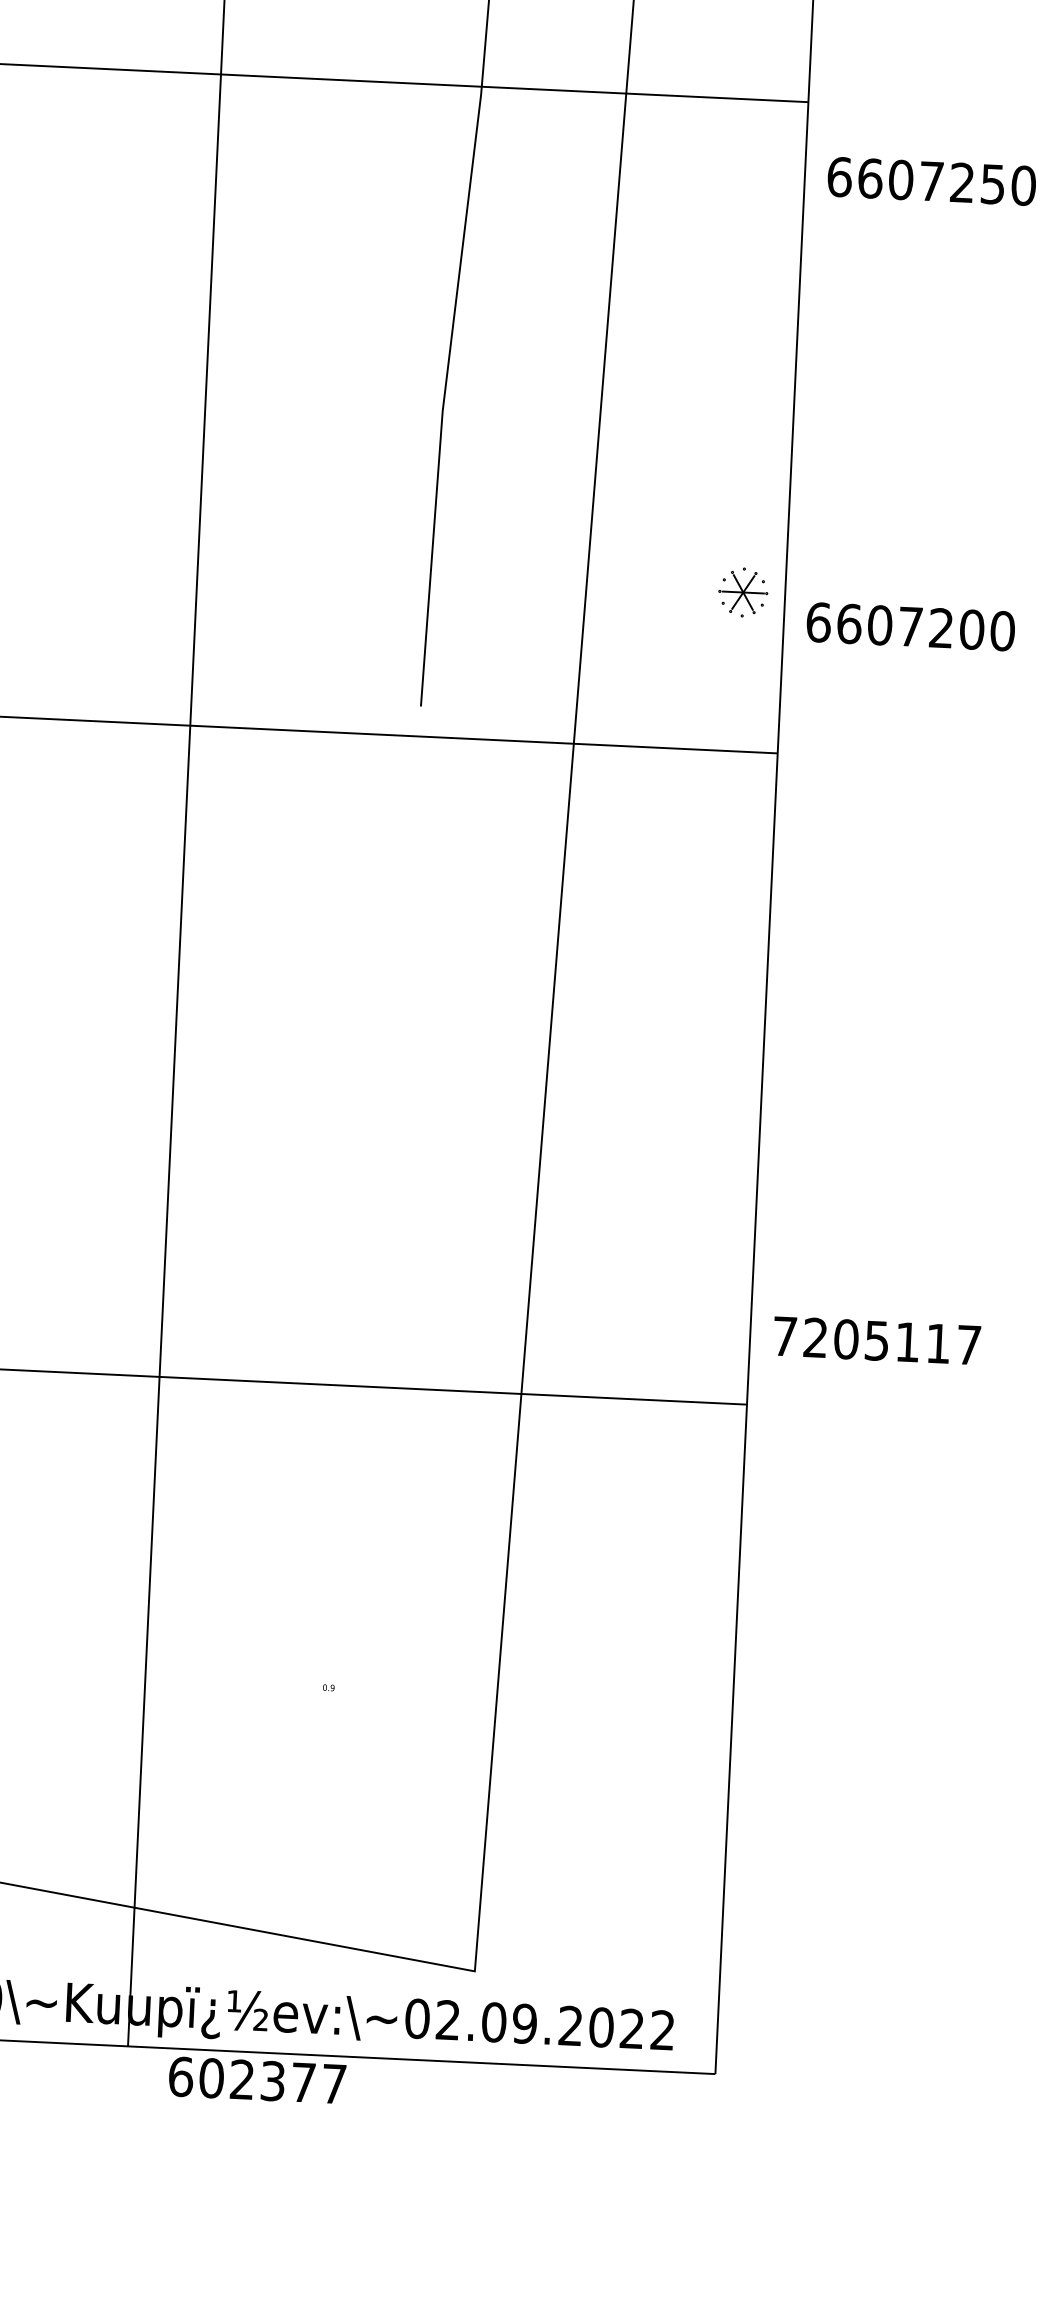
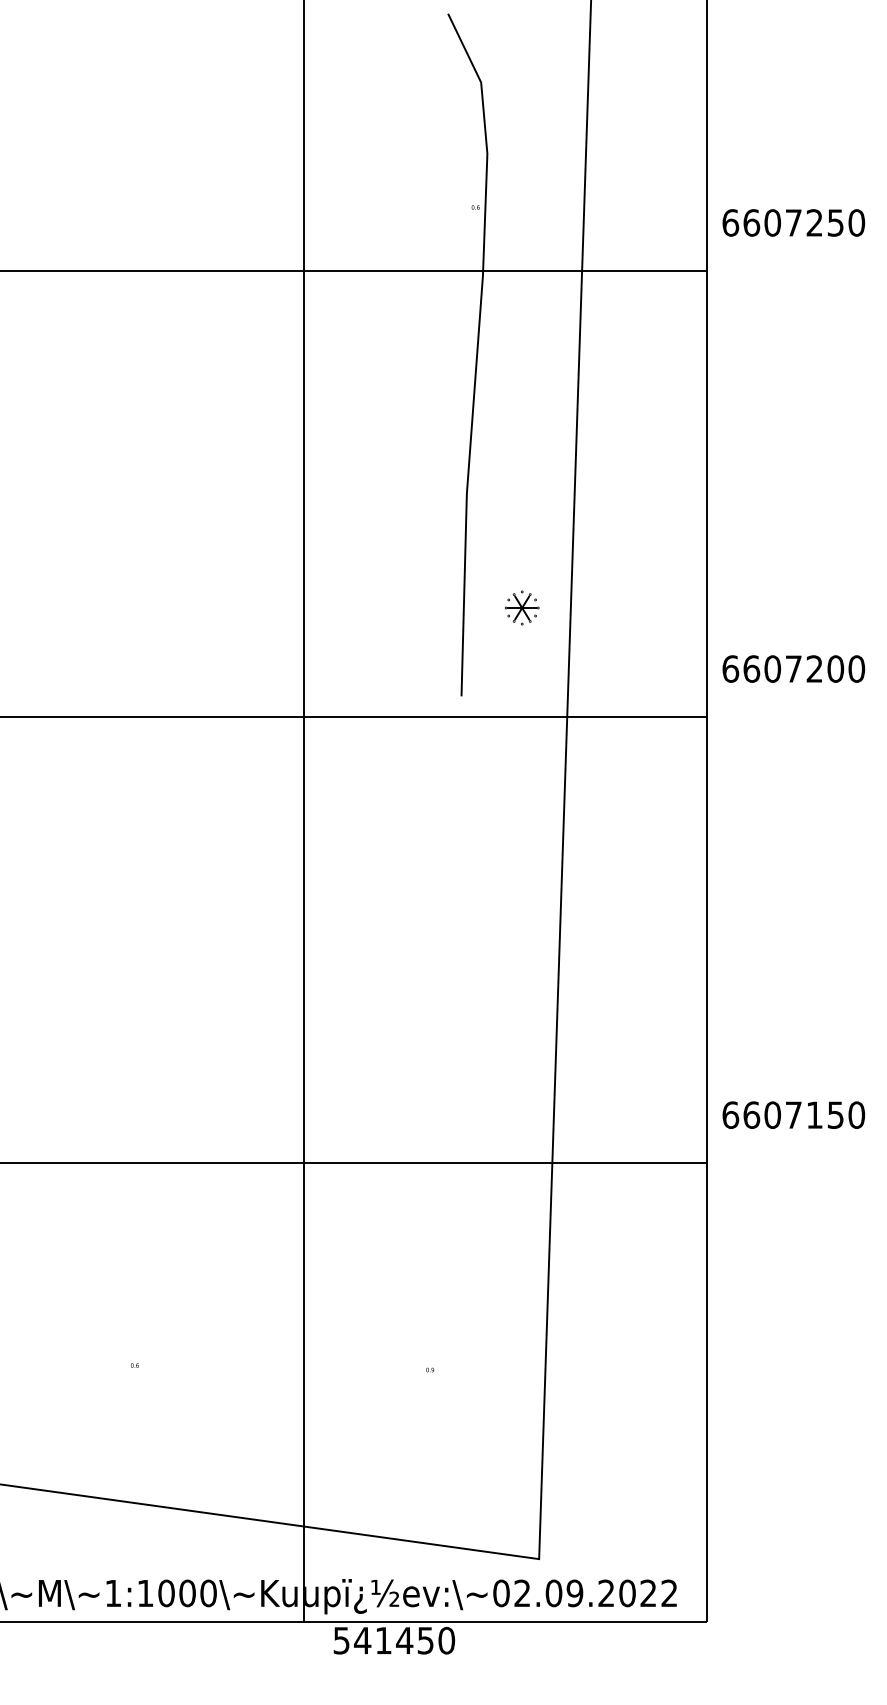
text: (931, 180) -> (793, 222), moved
part: (743, 591) -> (522, 607), moved
text: (910, 625) -> (793, 668), moved
text: (876, 1339) -> (793, 1114), 7205117 -> 6607150
text: (258, 2080) -> (394, 1640), 602377 -> 541450

